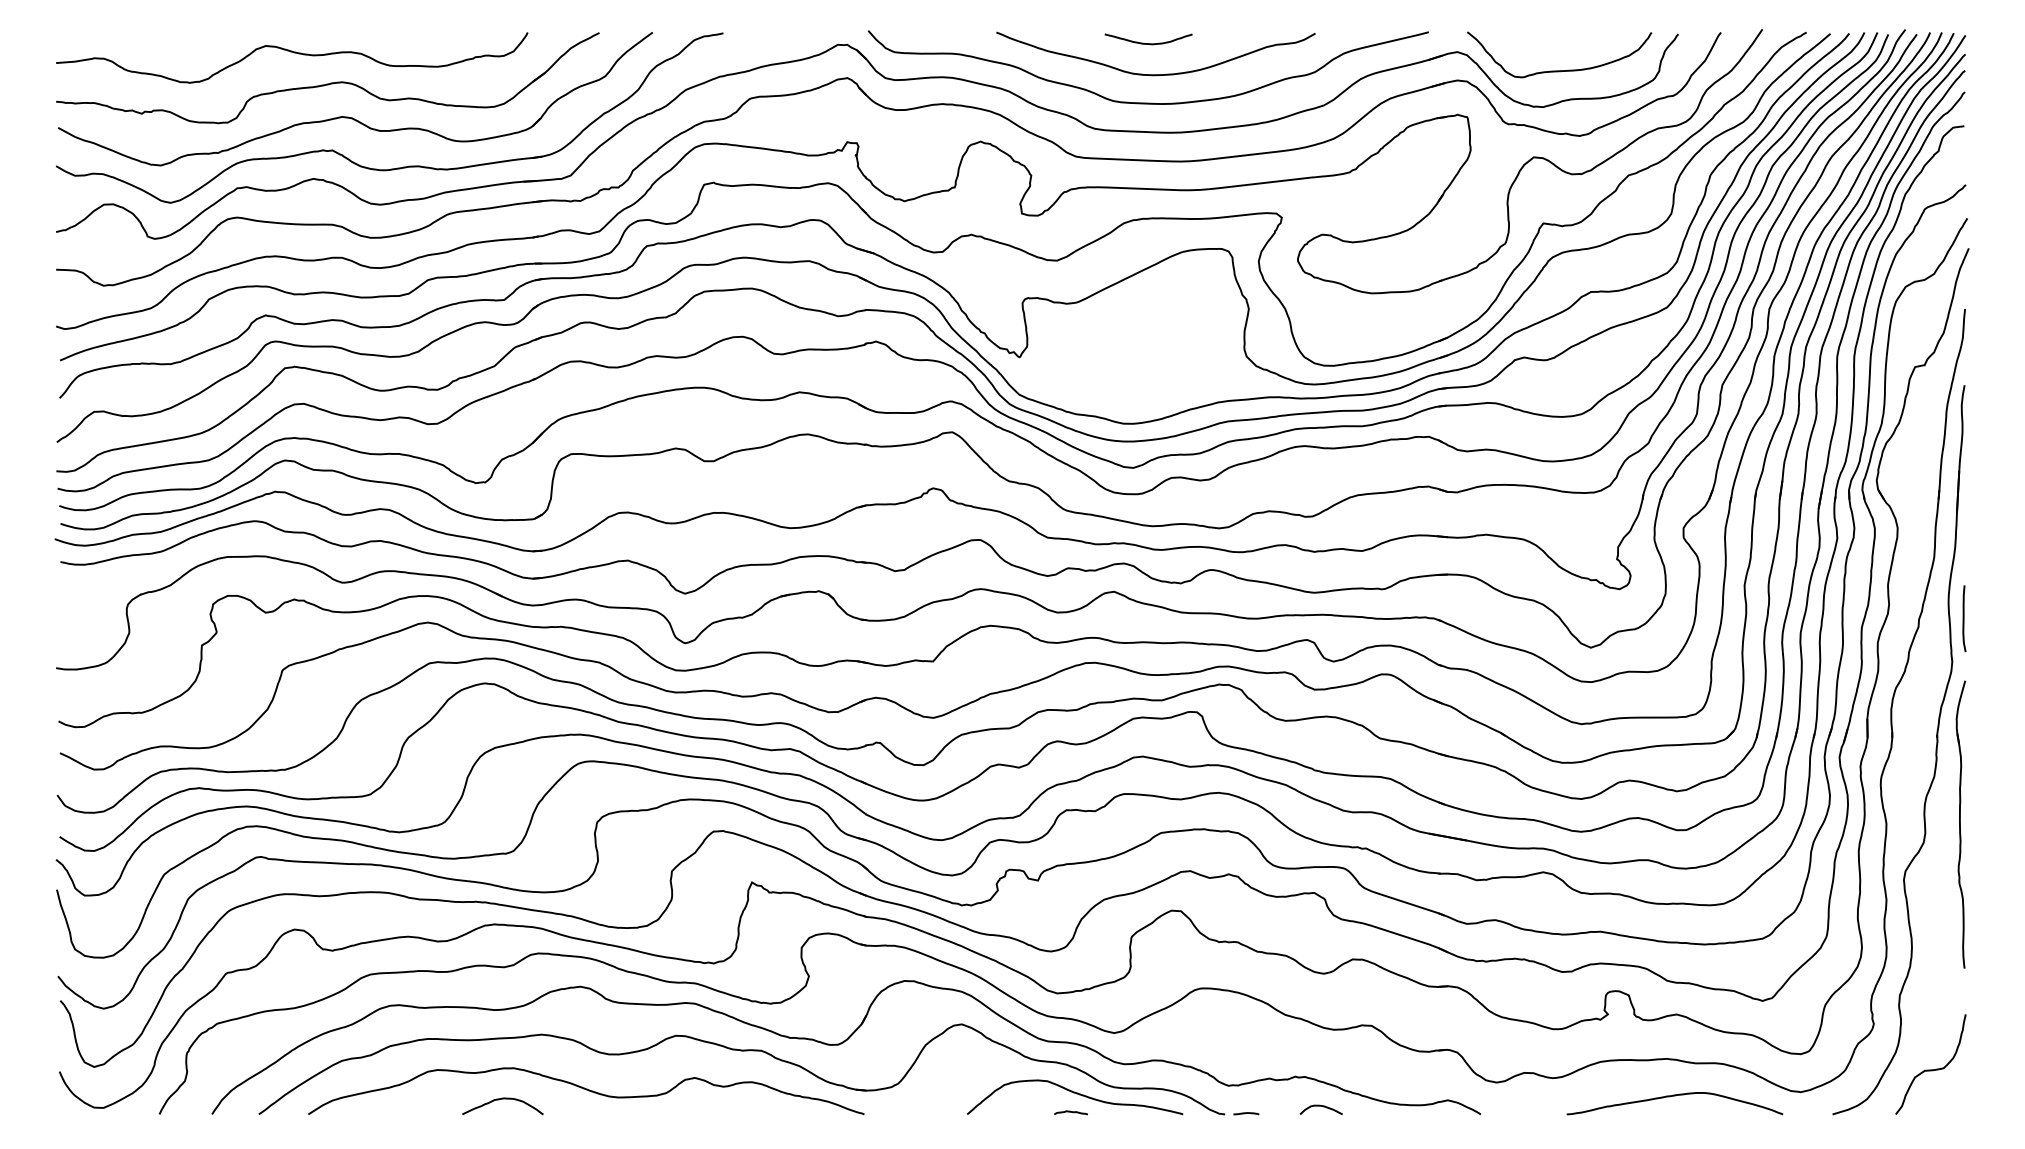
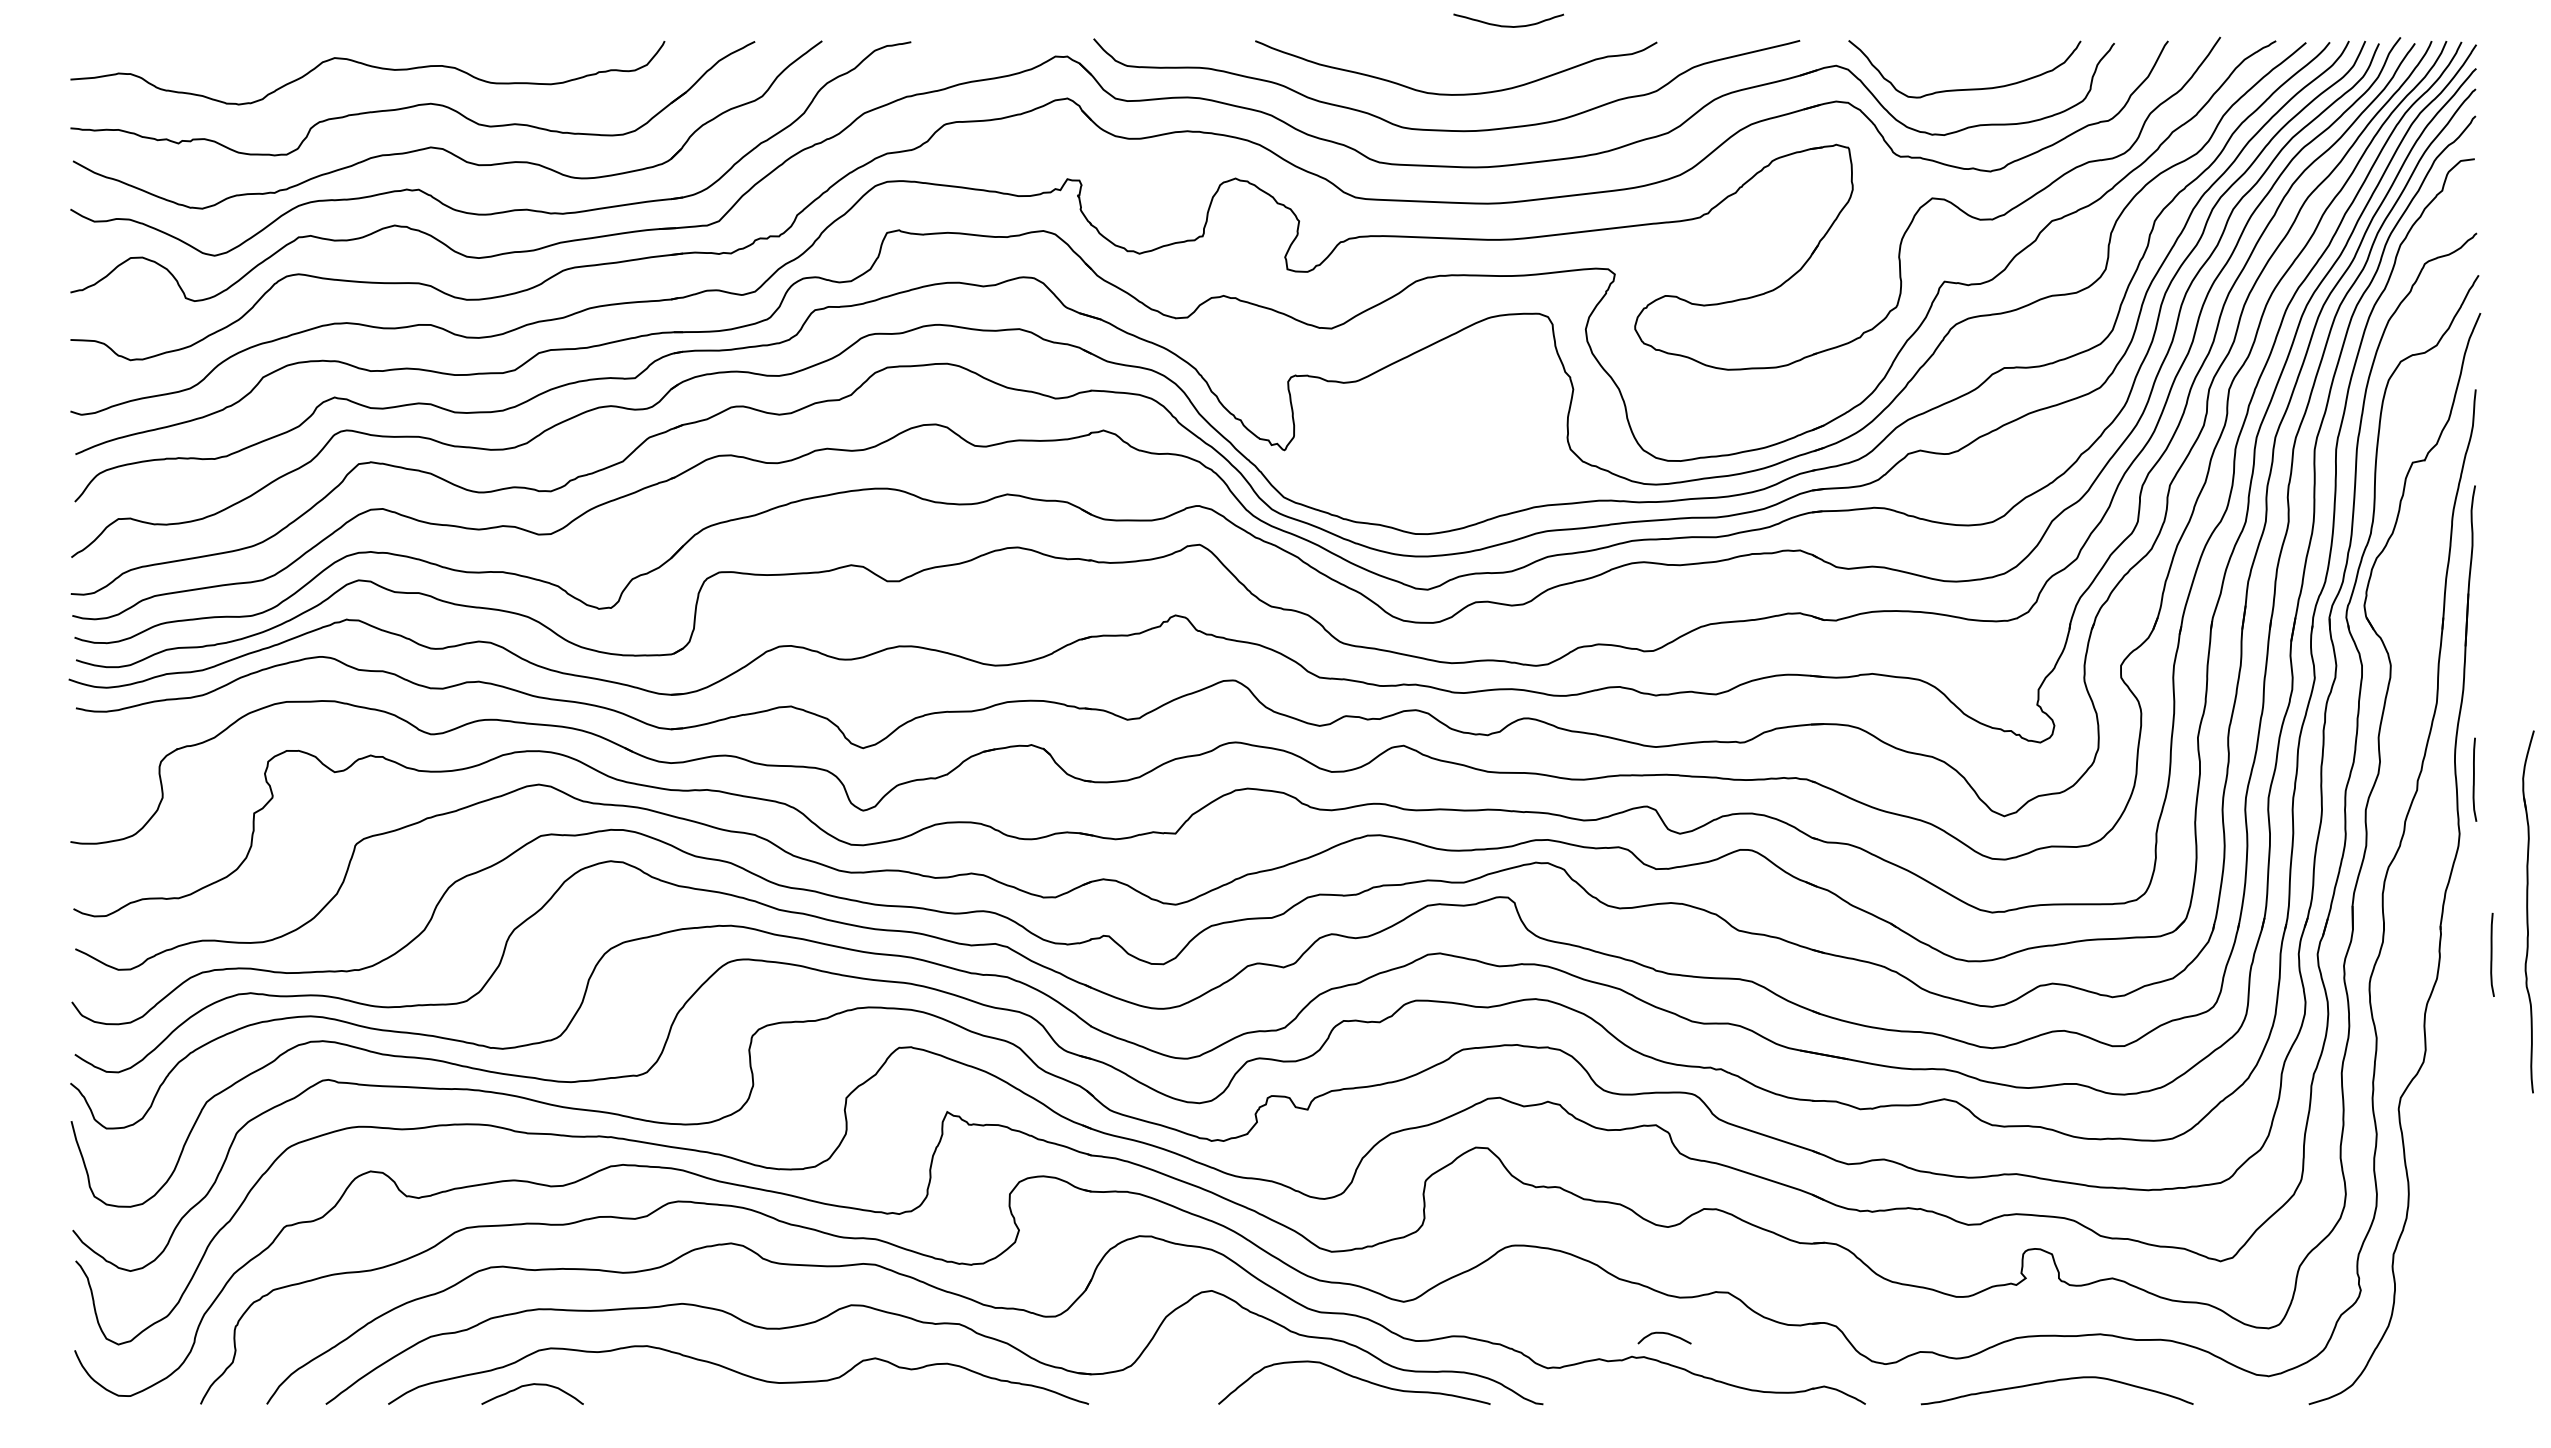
curve: (1148, 43) -> (1508, 25), moved
curve: (1978, 757) -> (2492, 954), added
part: (1960, 824) -> (2527, 911), moved
curve: (1930, 1069) -> (2432, 1347), removed
curve: (1674, 1096) -> (2056, 1381), moved
curve: (499, 1100) -> (528, 1386), moved
curve: (1320, 1106) -> (1663, 1333), moved
curve: (1070, 1112) -> (1348, 1401), removed
line: (1246, 1113) -> (1570, 1403), removed

